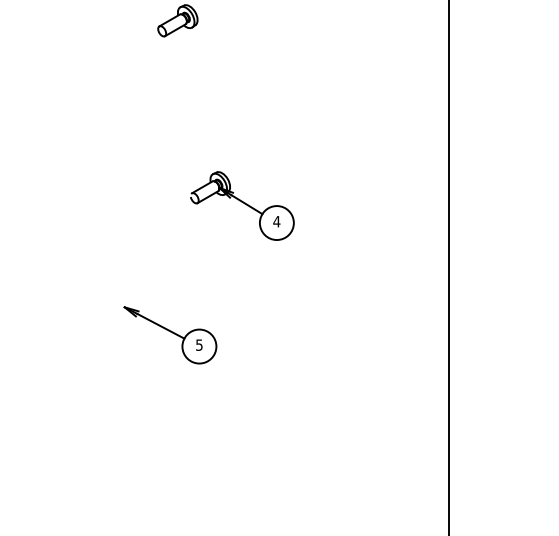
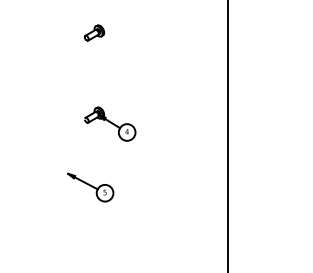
part: (242, 204) -> (110, 123), moved

